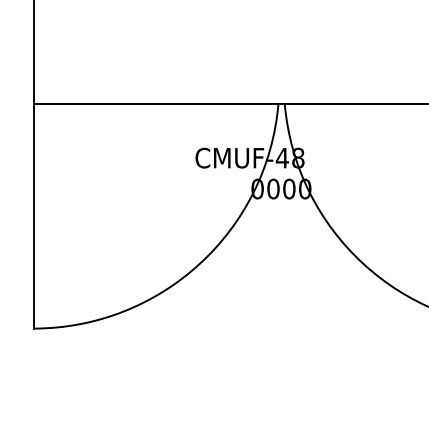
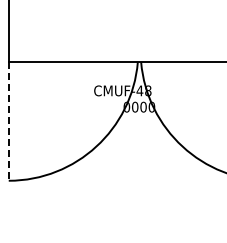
line: (33, 218) -> (8, 122), solid -> dashed

